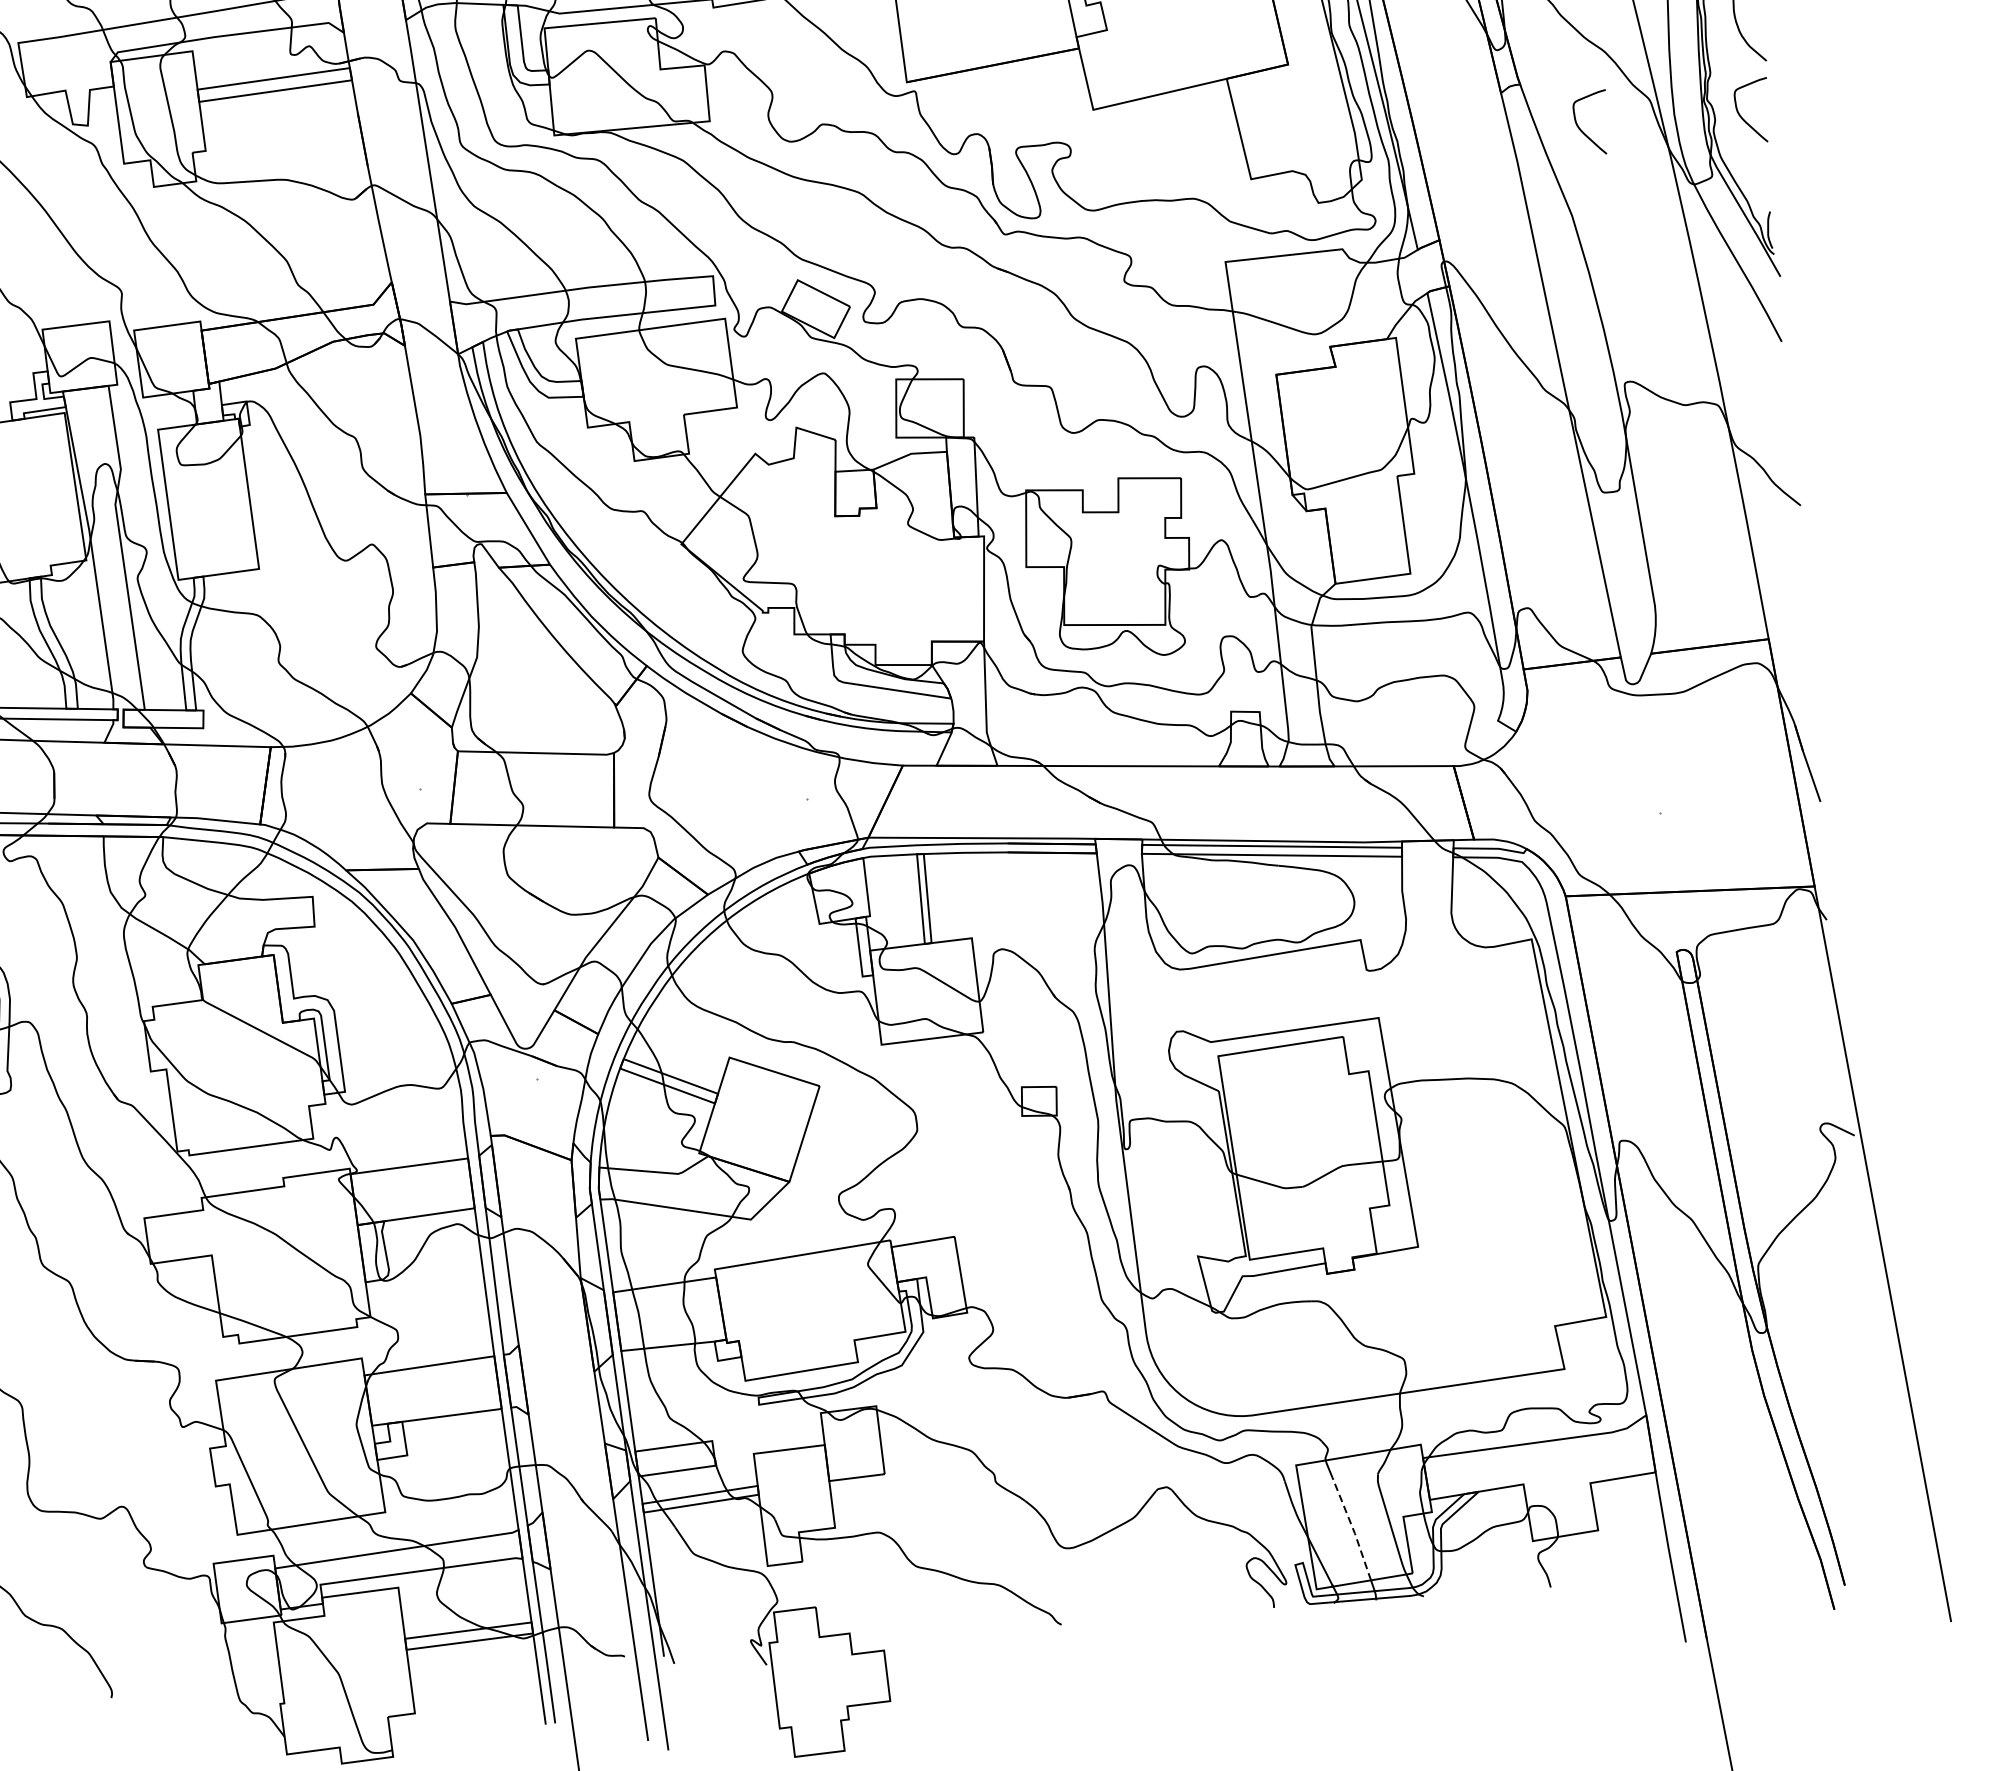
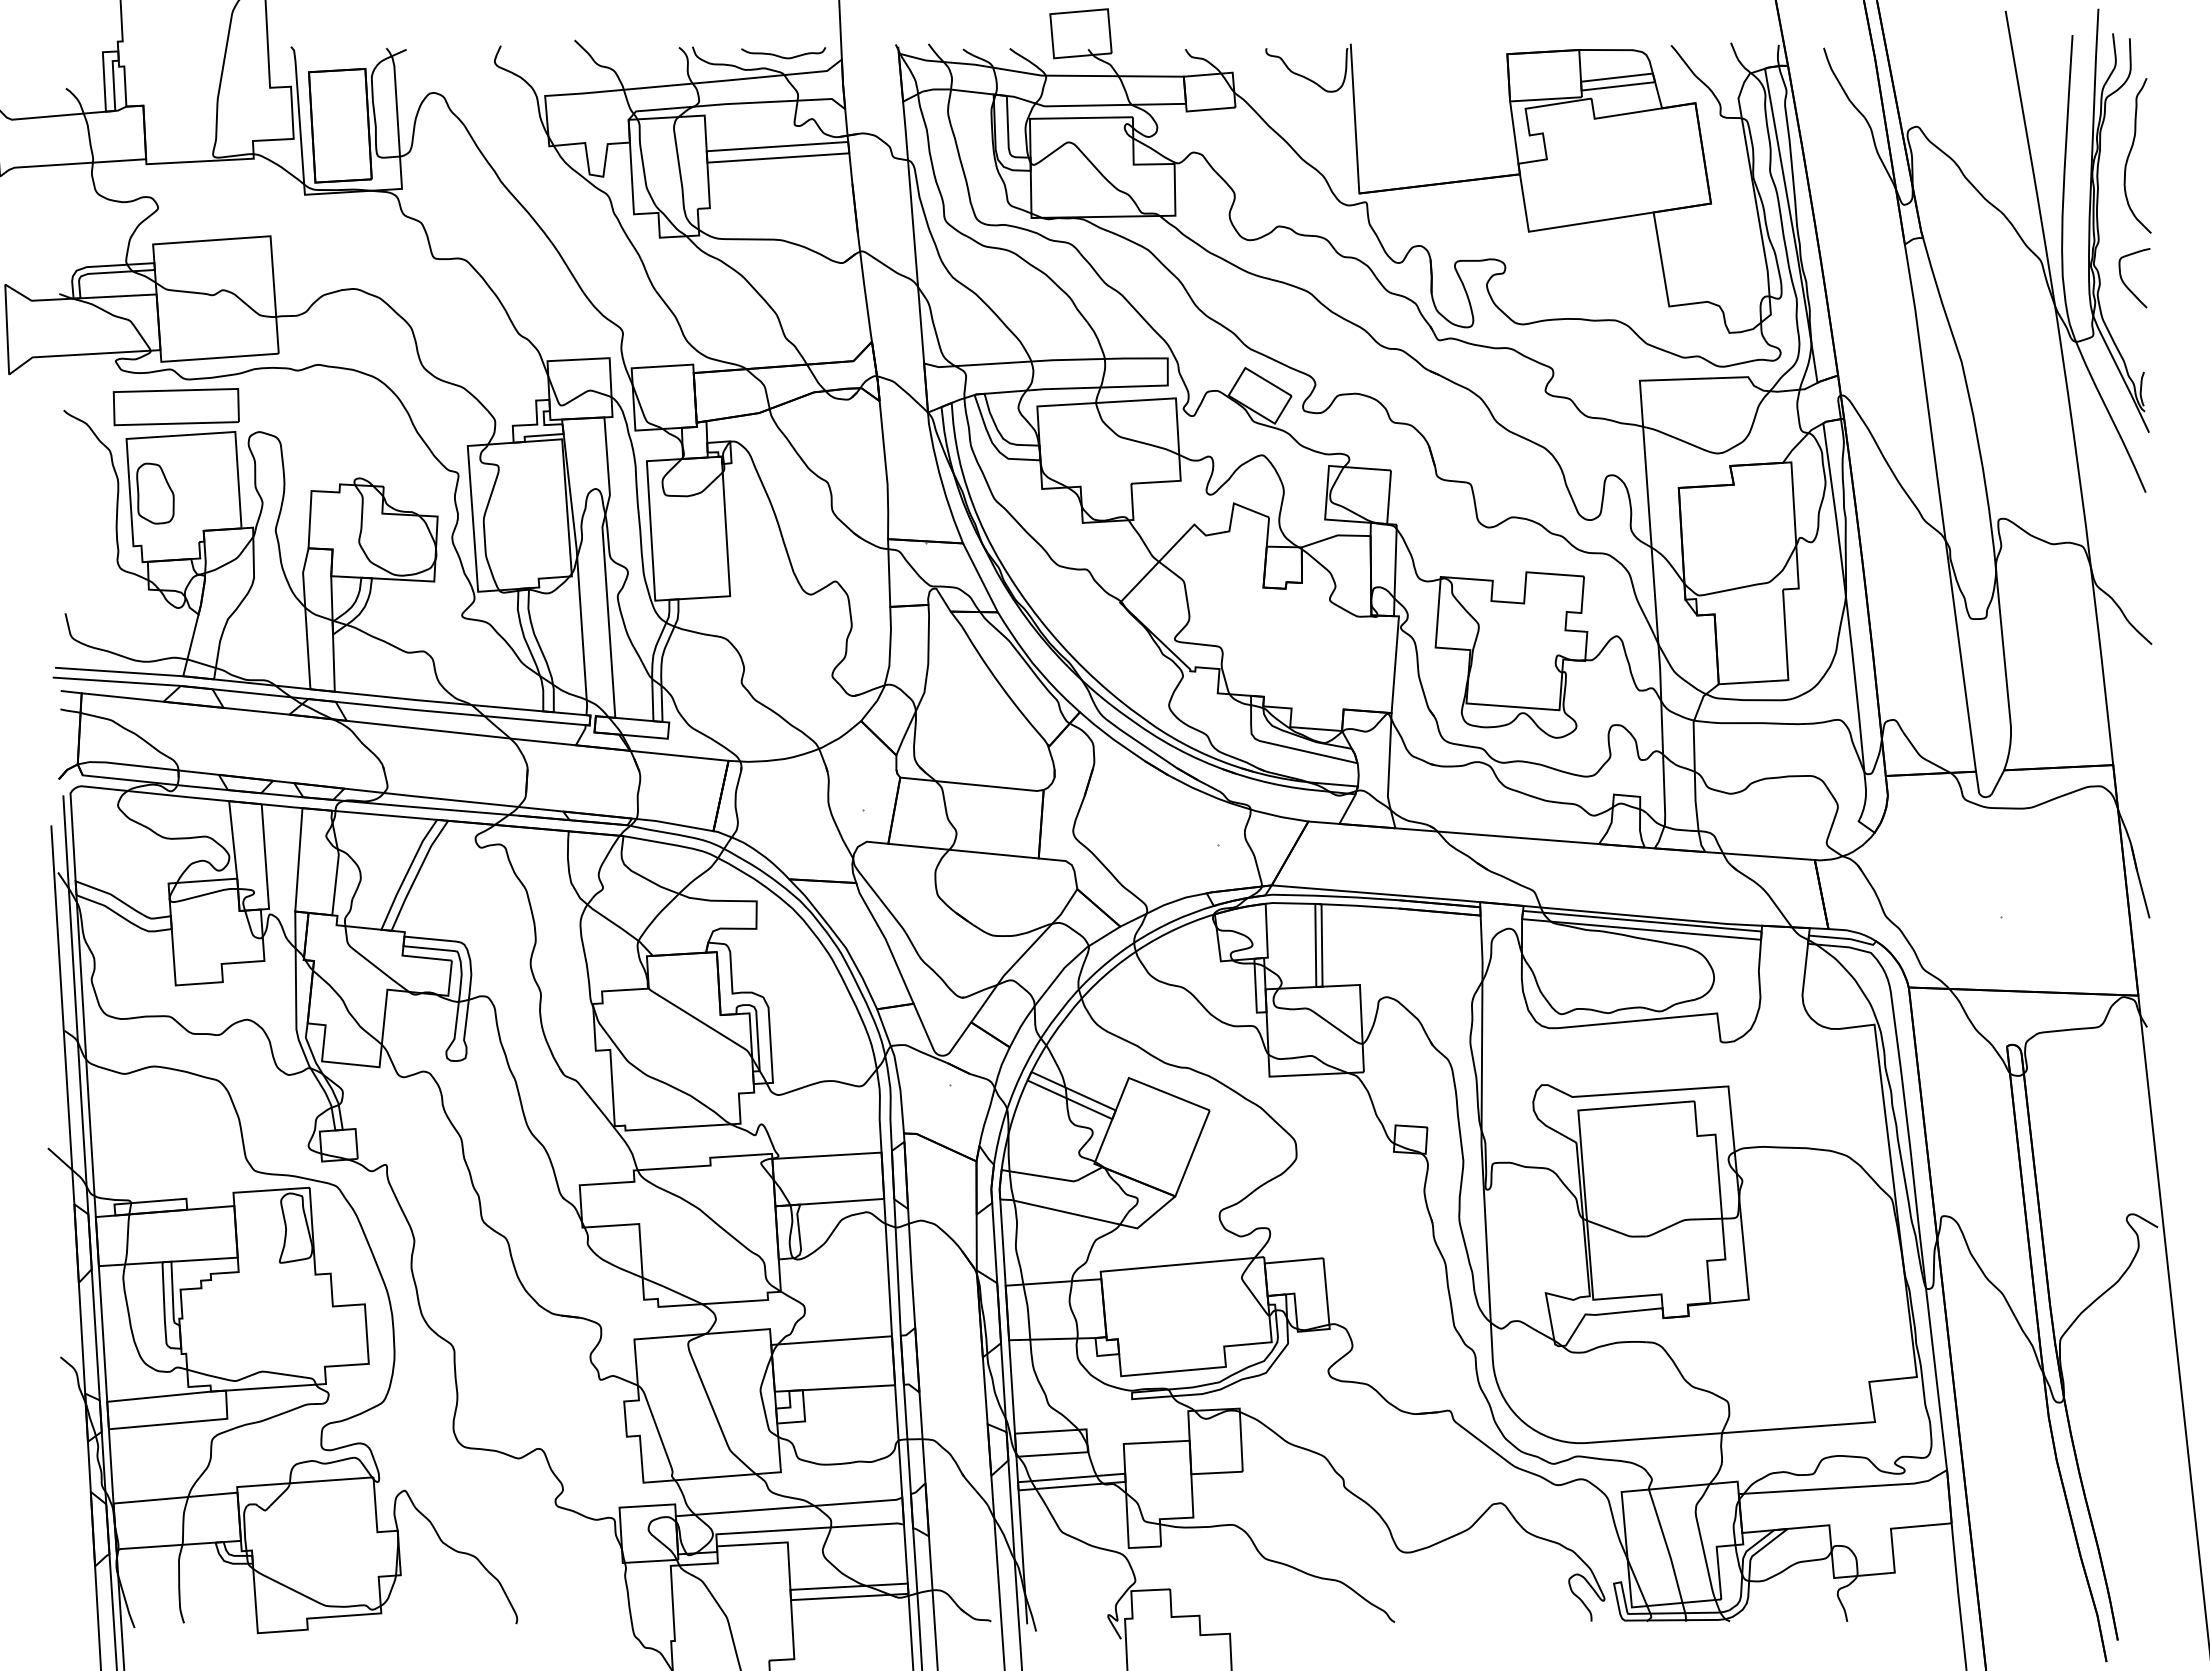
curve: (1582, 130) -> (1977, 284), removed
line: (1353, 1529) -> (1669, 1554), dashed -> solid

